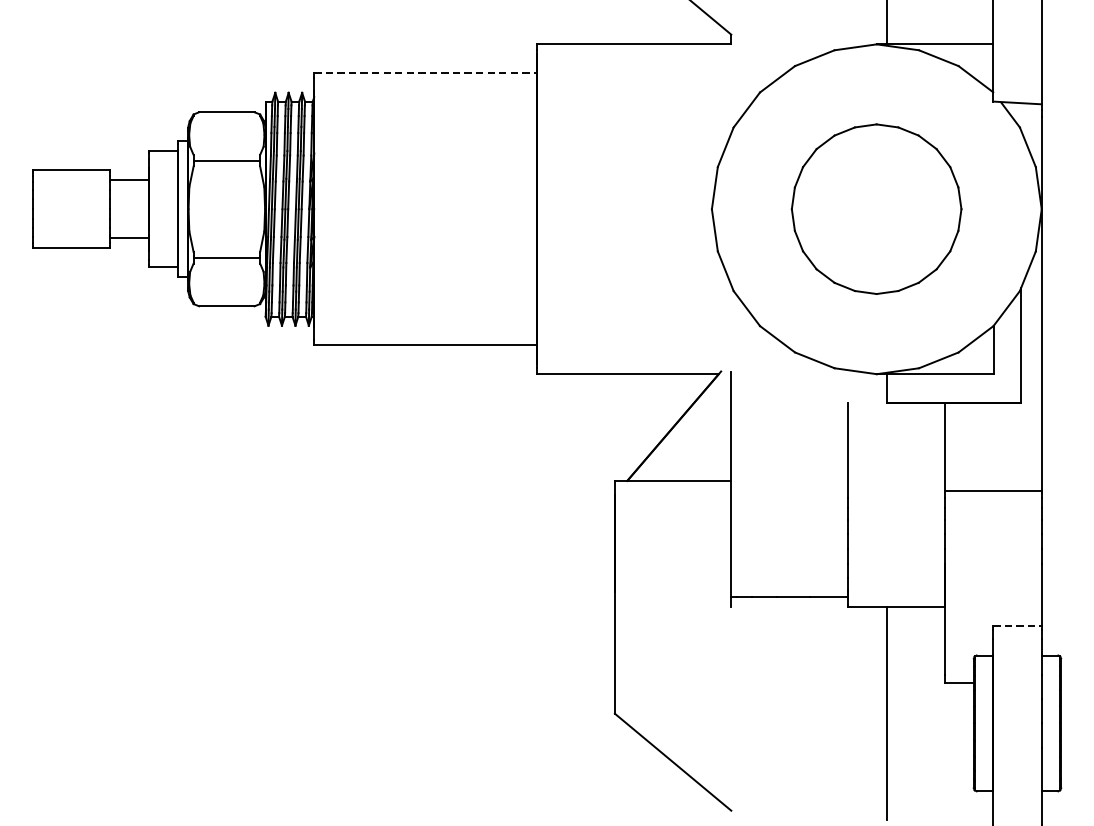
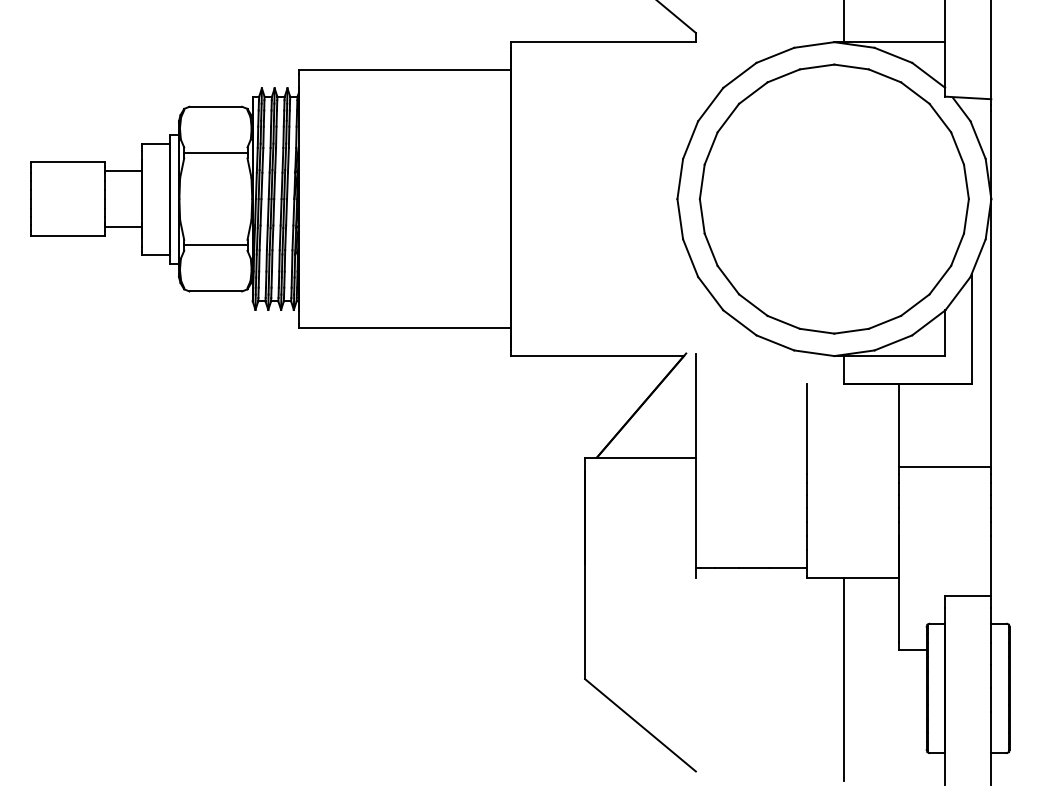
line: (426, 73) -> (405, 69), dashed -> solid
part: (875, 208) -> (833, 198), size x1.67
line: (1017, 626) -> (968, 596), dashed -> solid

